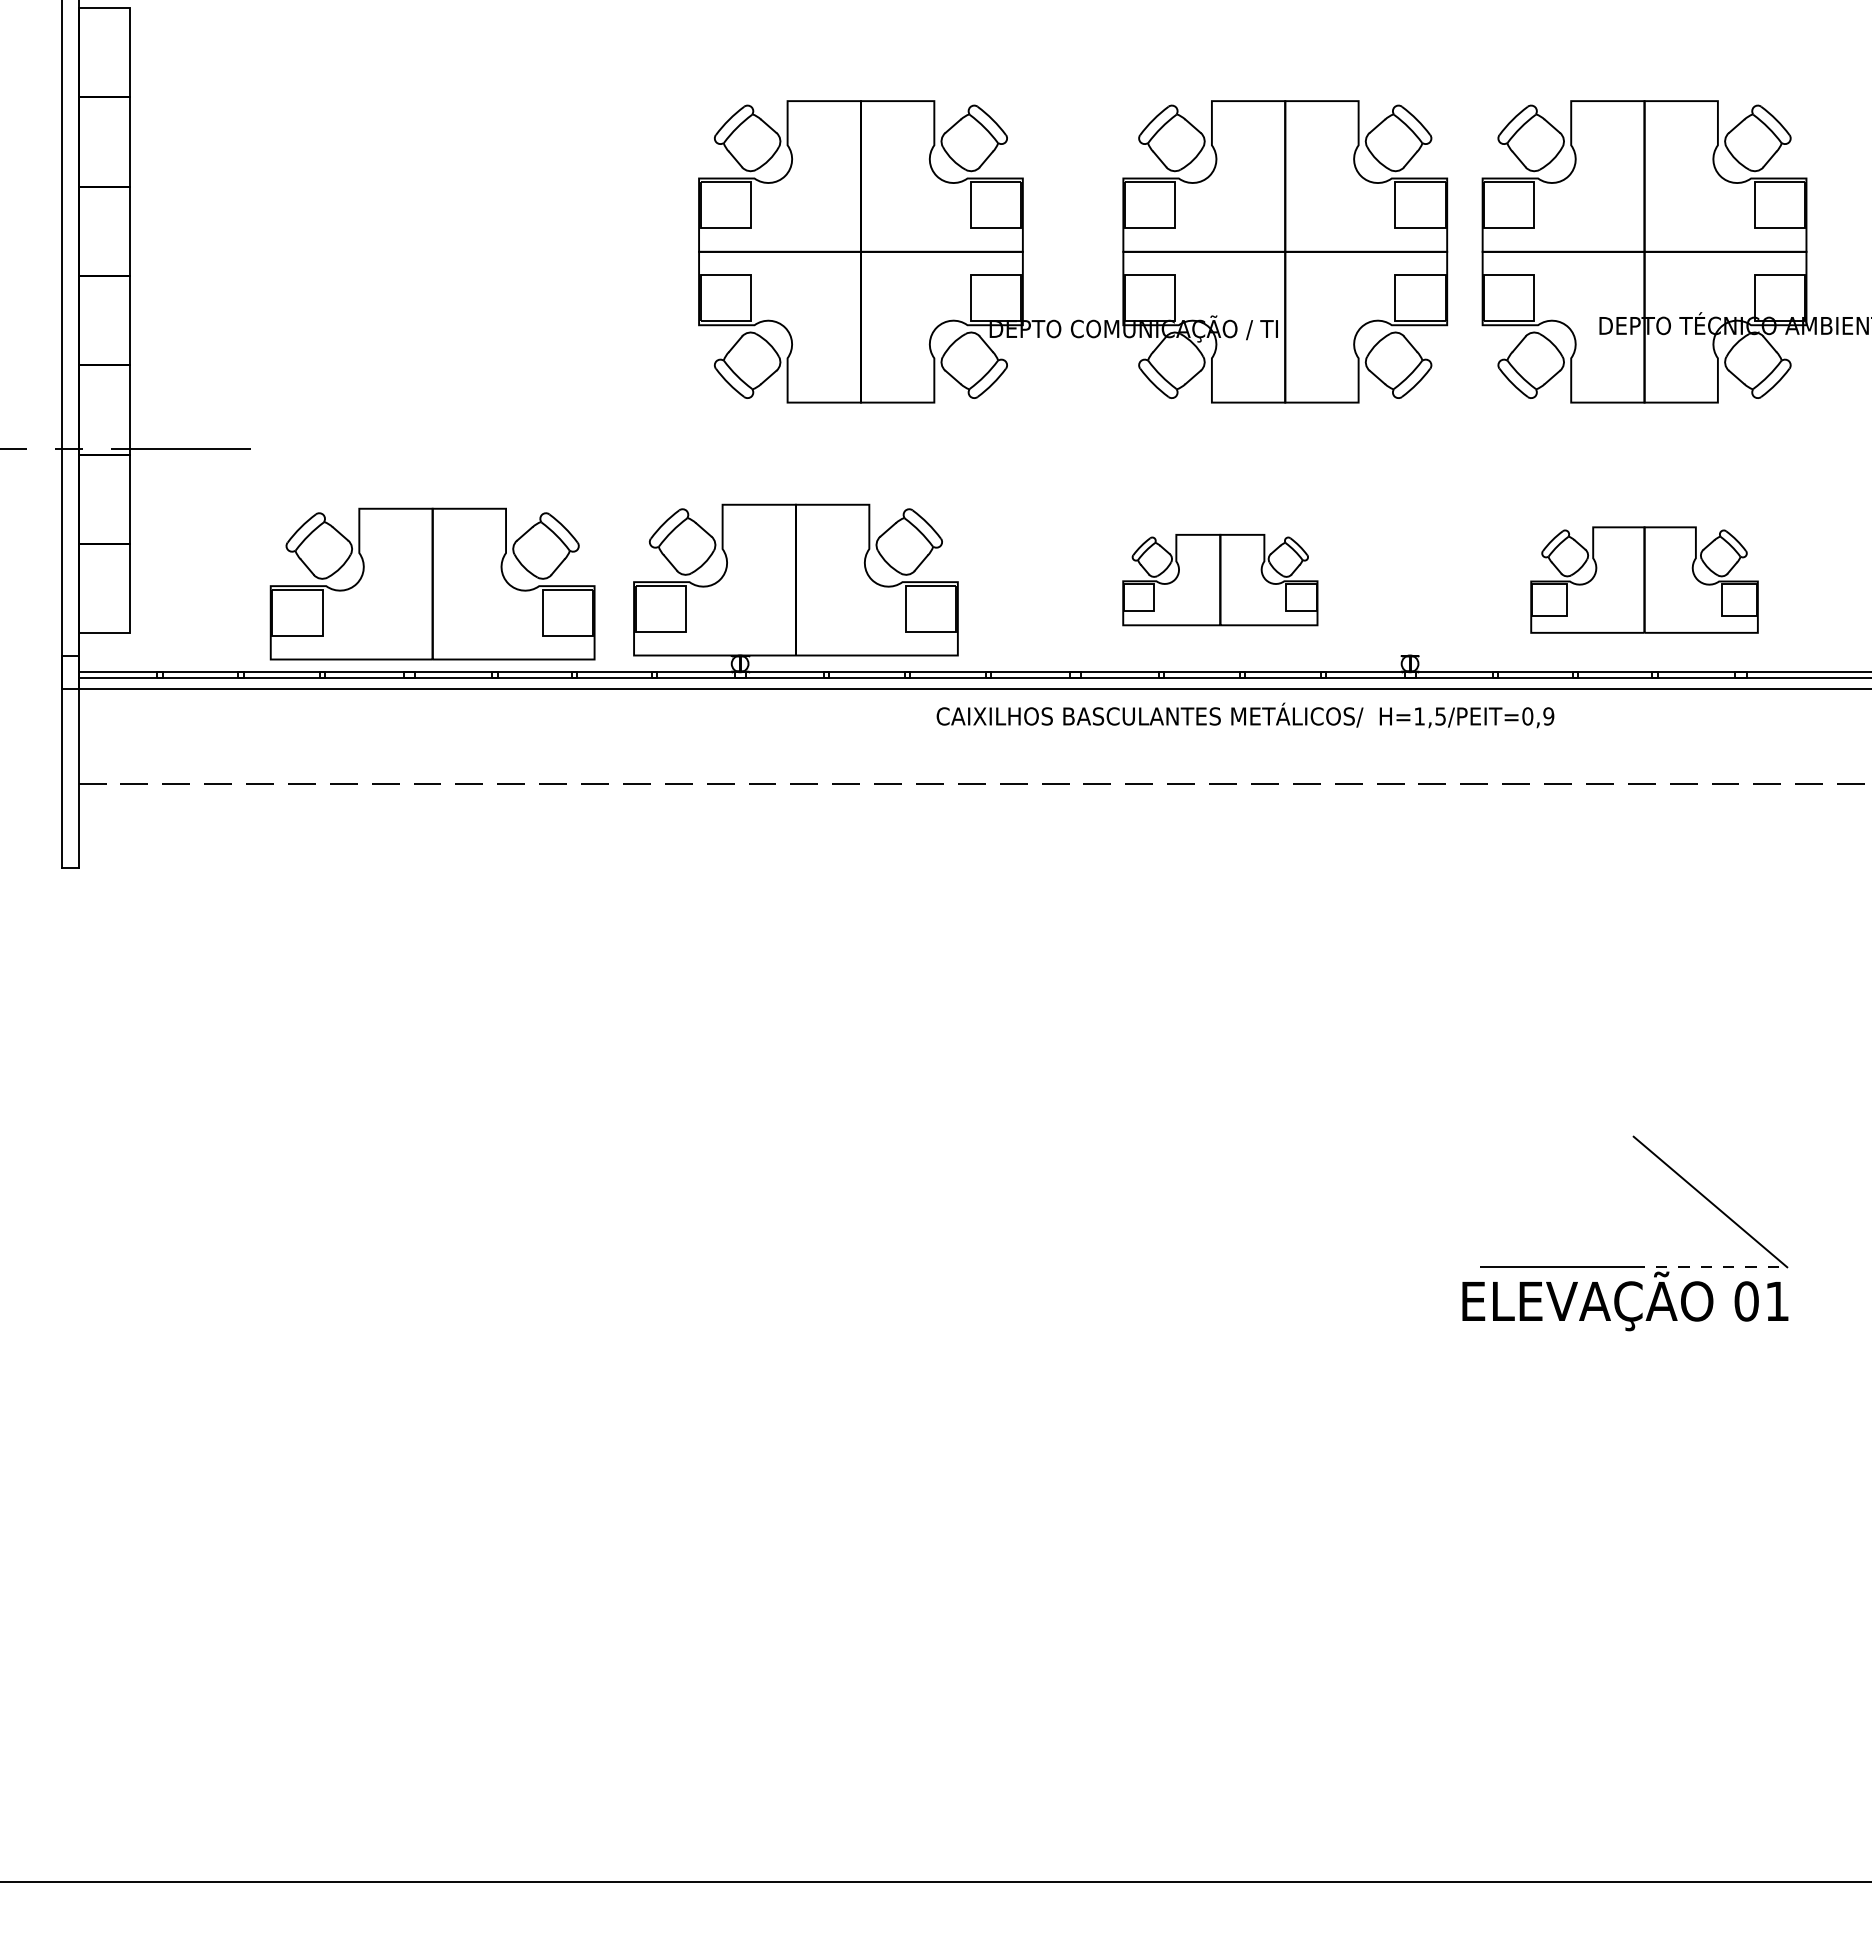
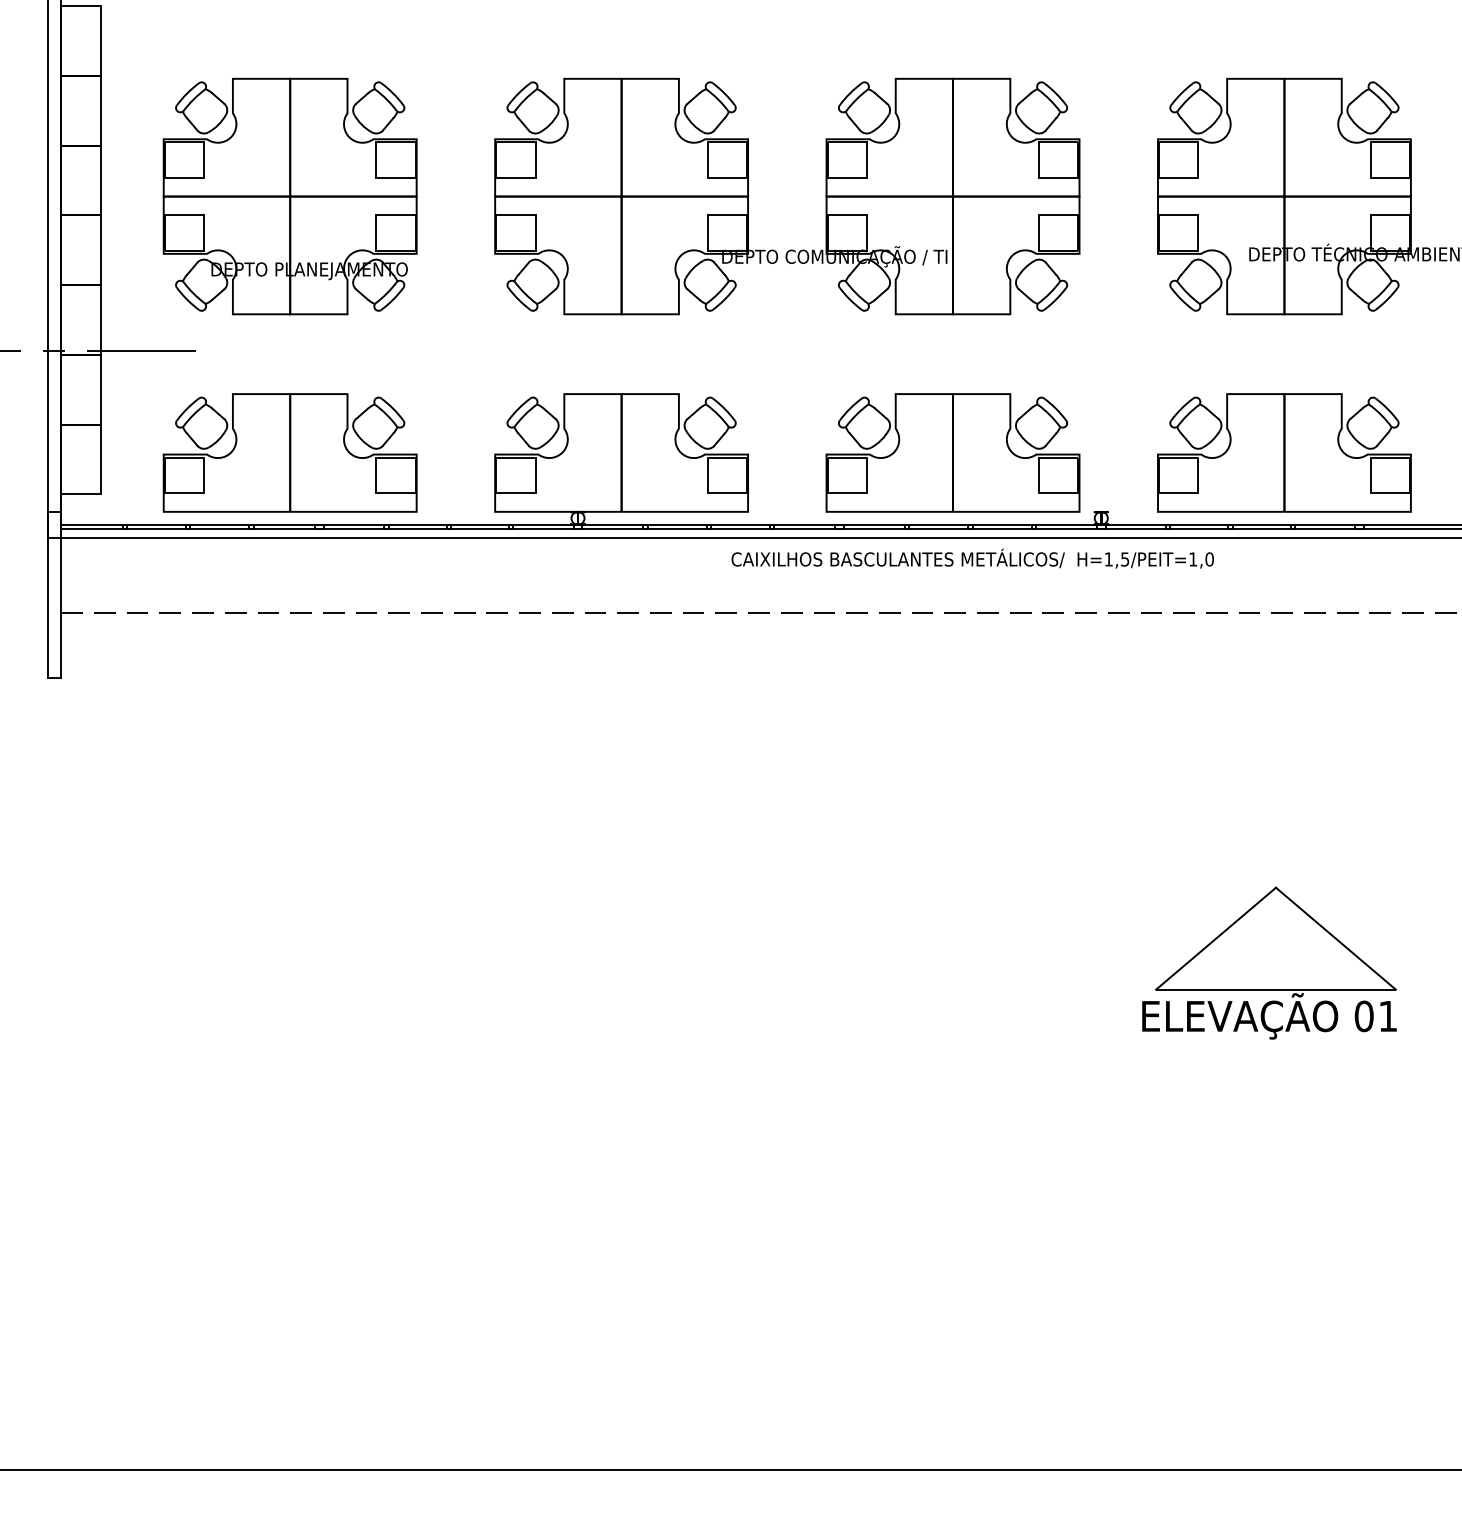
part: (371, 251) -> (290, 196), added
part: (1122, 251) -> (825, 196), moved
part: (1220, 579) -> (953, 452), size x1.67
part: (1644, 579) -> (1284, 452), size x1.43
part: (432, 583) -> (290, 452), moved
text: (1538, 716) -> (1201, 559), H=1,5/PEIT=0,9 -> H=1,5/PEIT=1,0
line: (1556, 1201) -> (1215, 938), added
line: (1710, 1267) -> (1335, 989), dashed -> solid

